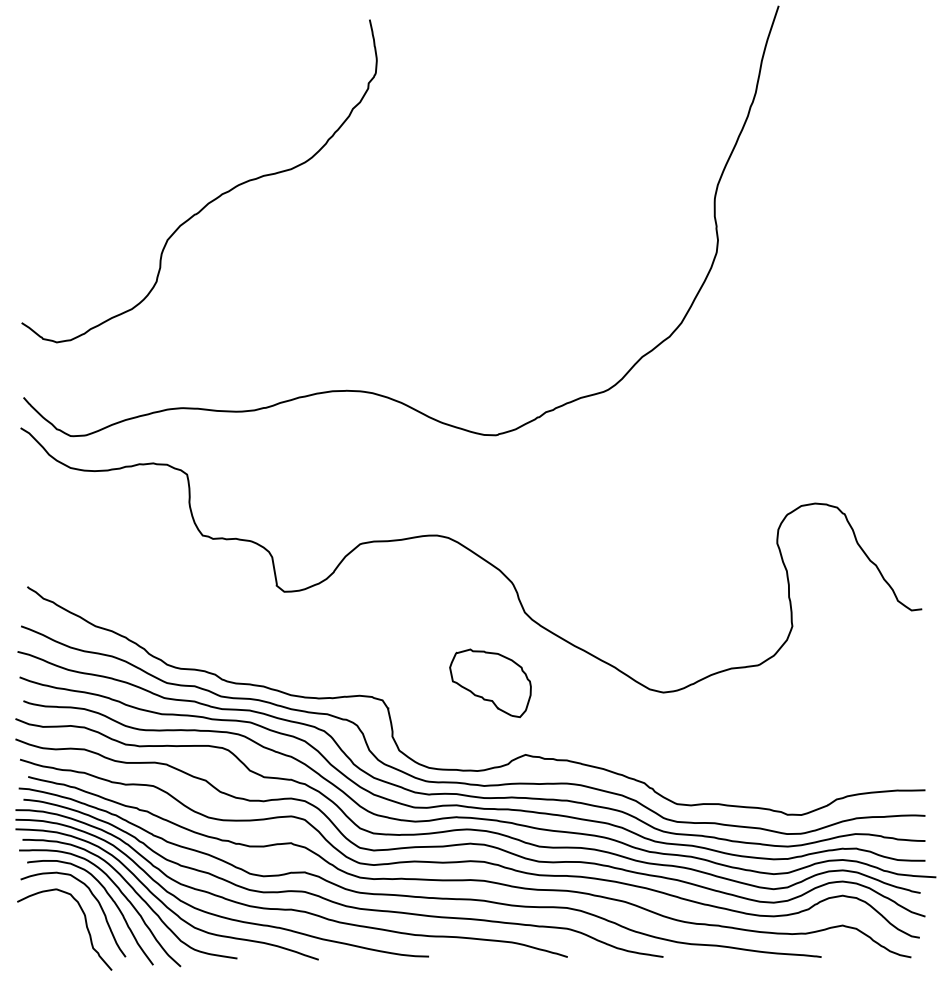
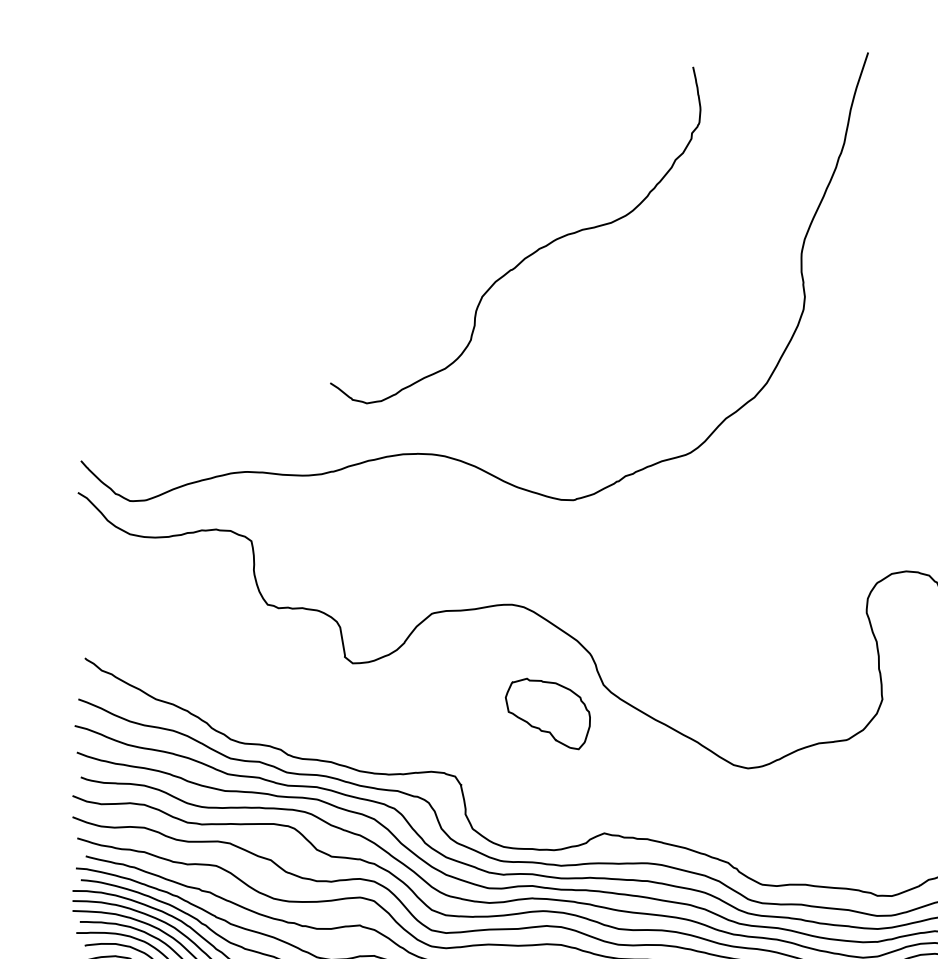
curve: (212, 199) -> (529, 254), moved
part: (490, 682) -> (547, 713), moved

